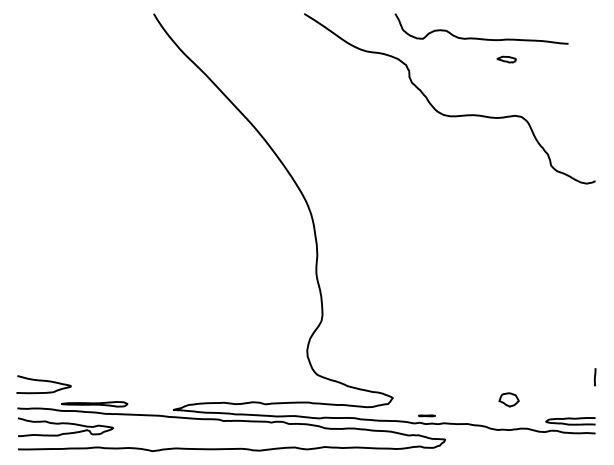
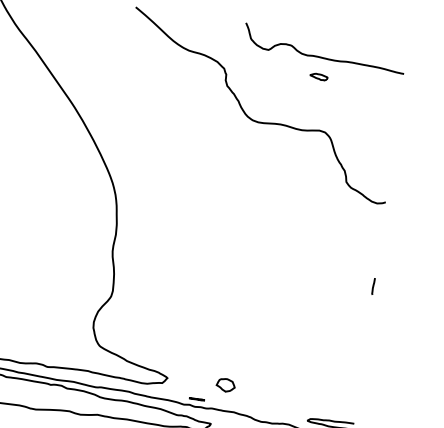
curve: (477, 37) -> (319, 55), moved
curve: (594, 377) -> (372, 286), moved
part: (508, 399) -> (225, 384), moved

